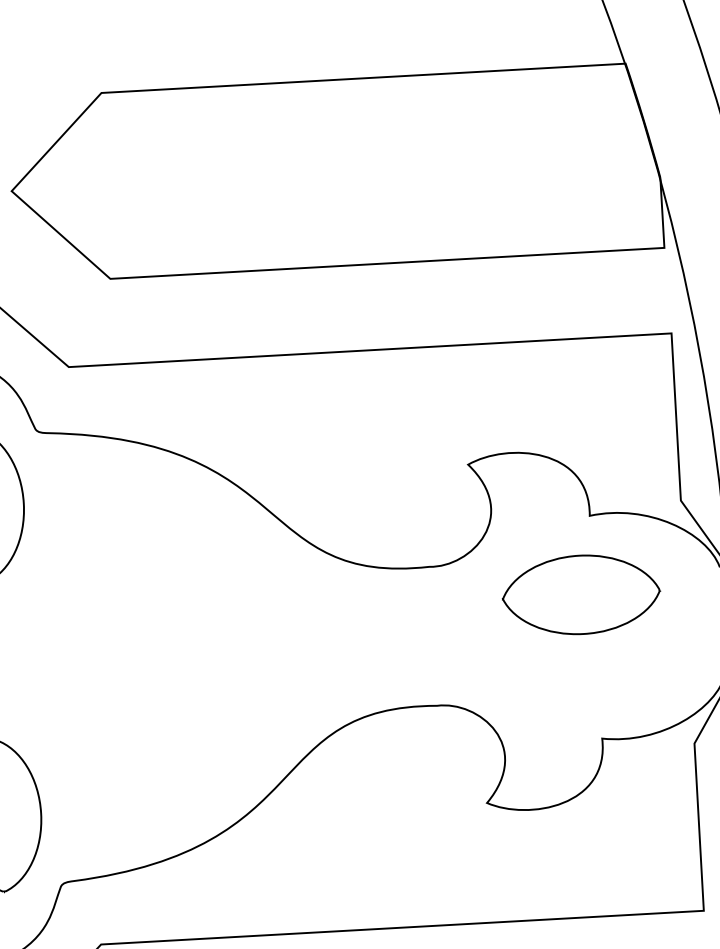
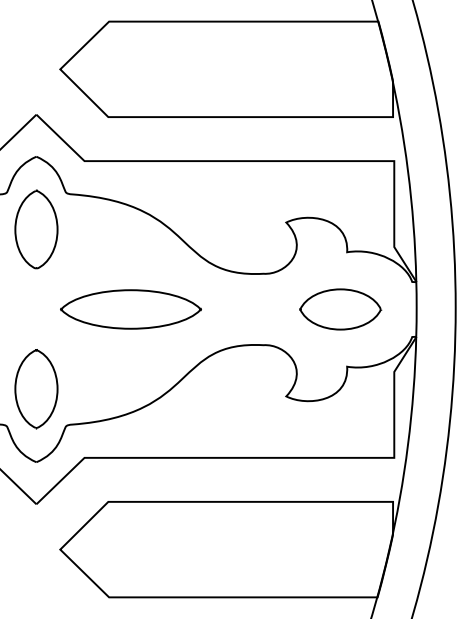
part: (581, 594) -> (340, 309), moved
part: (174, 650) -> (130, 309), added

